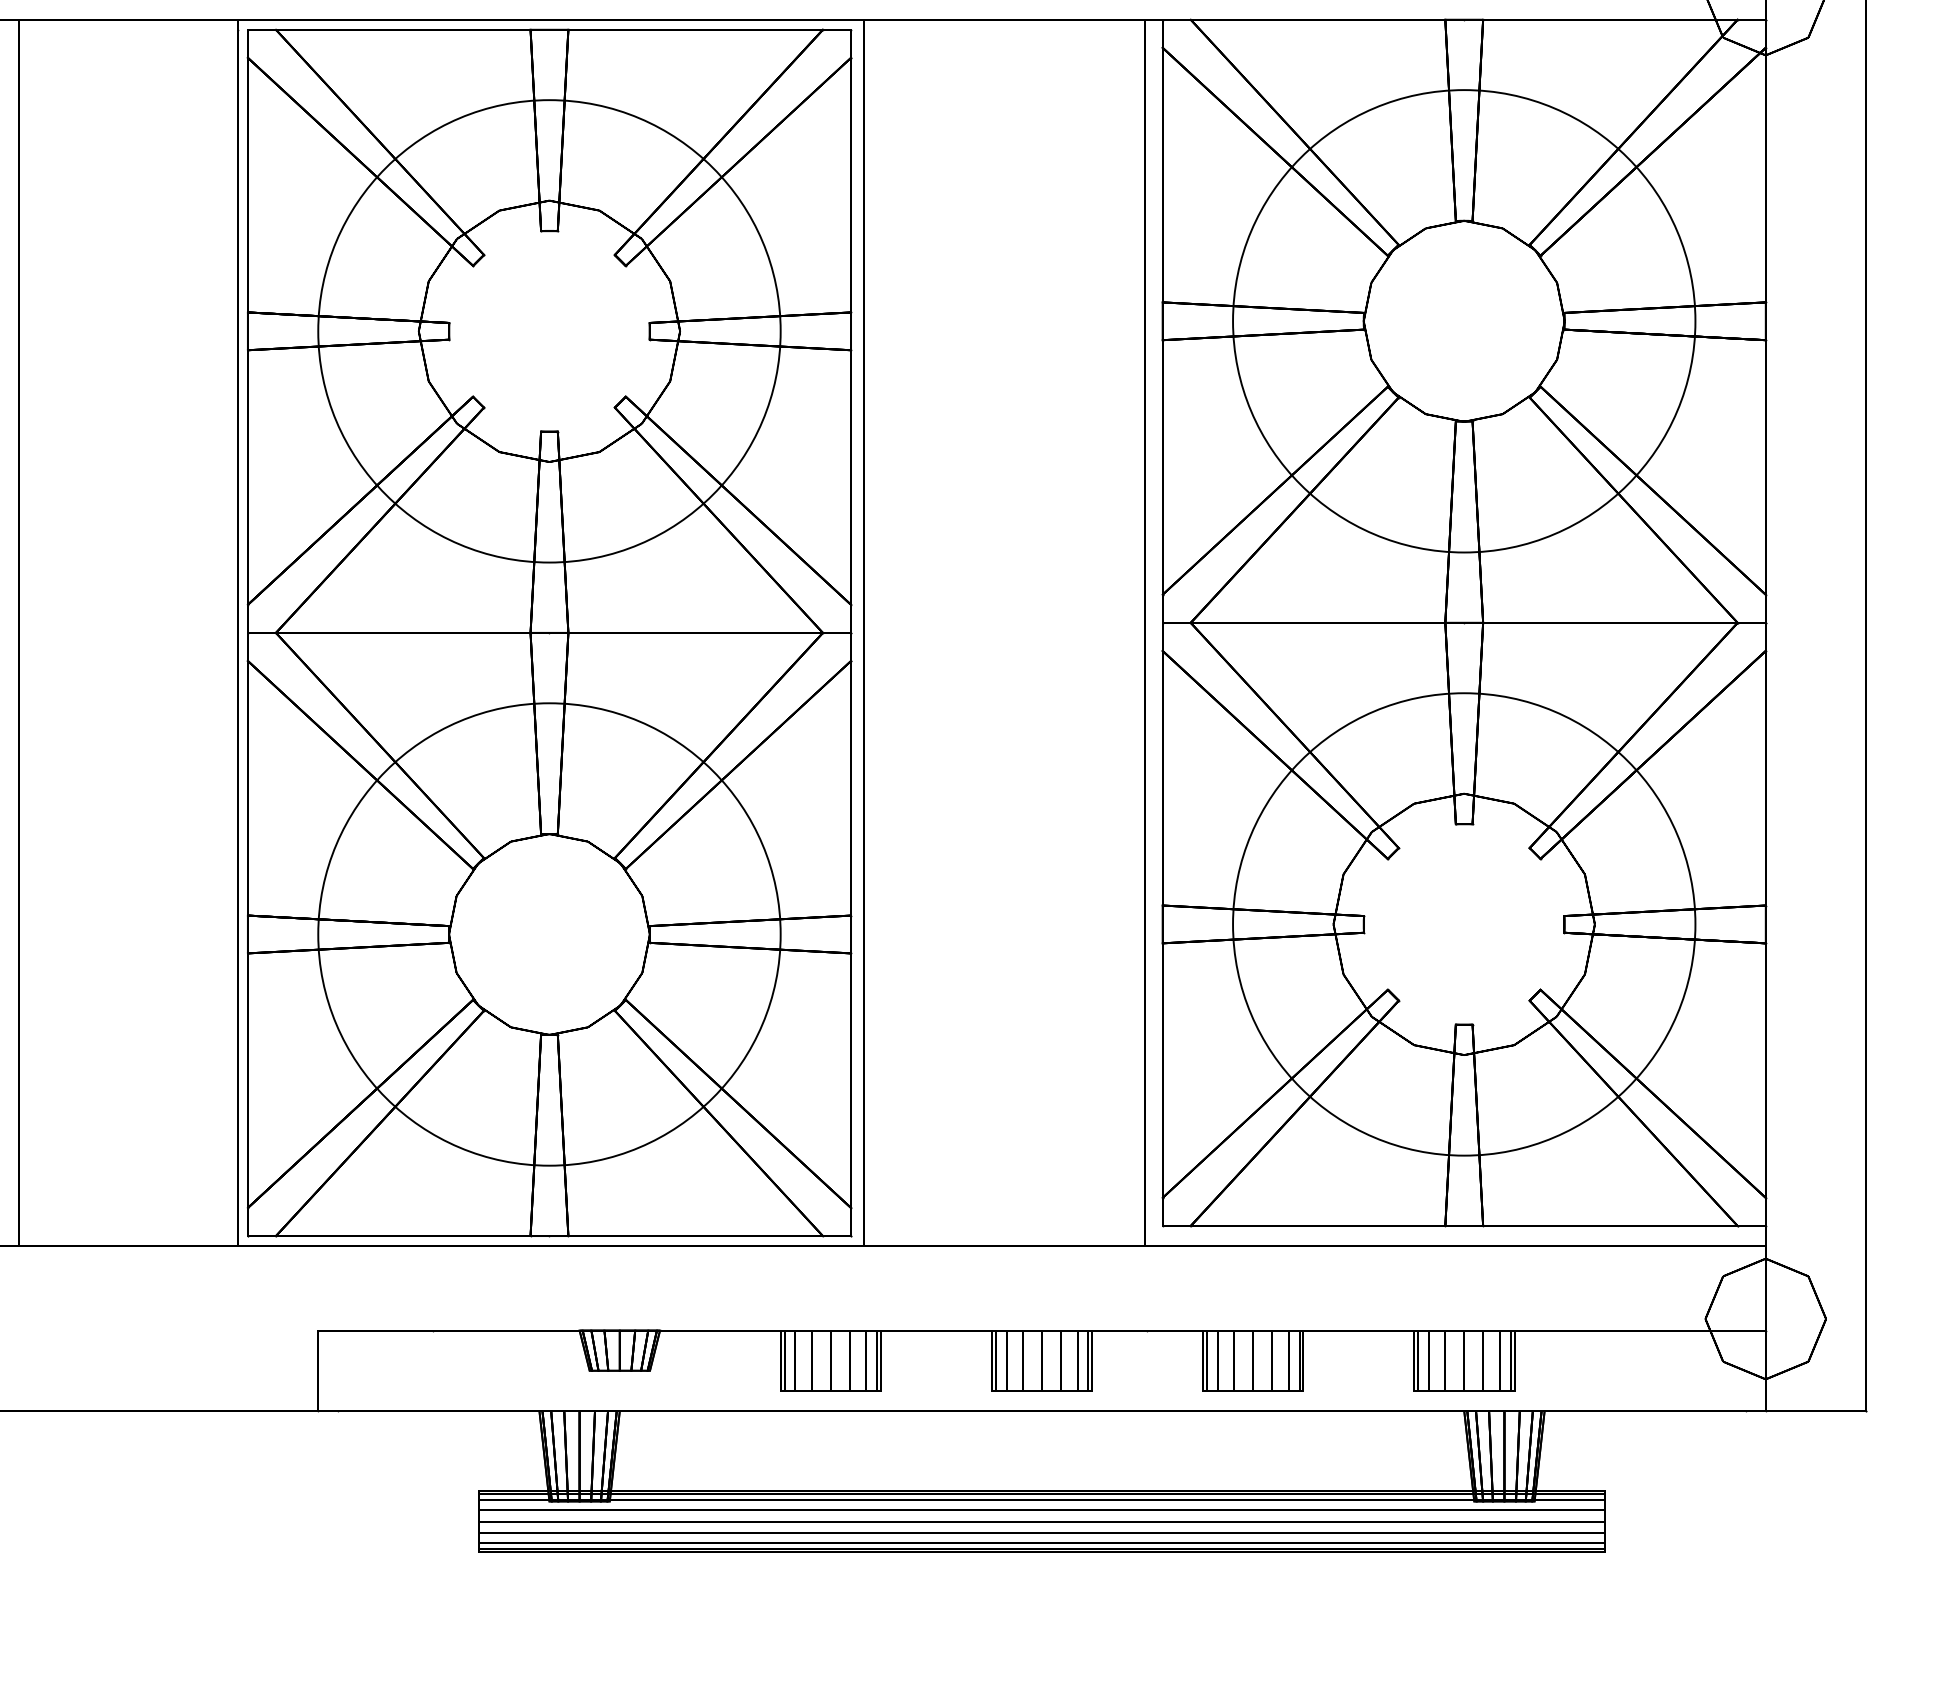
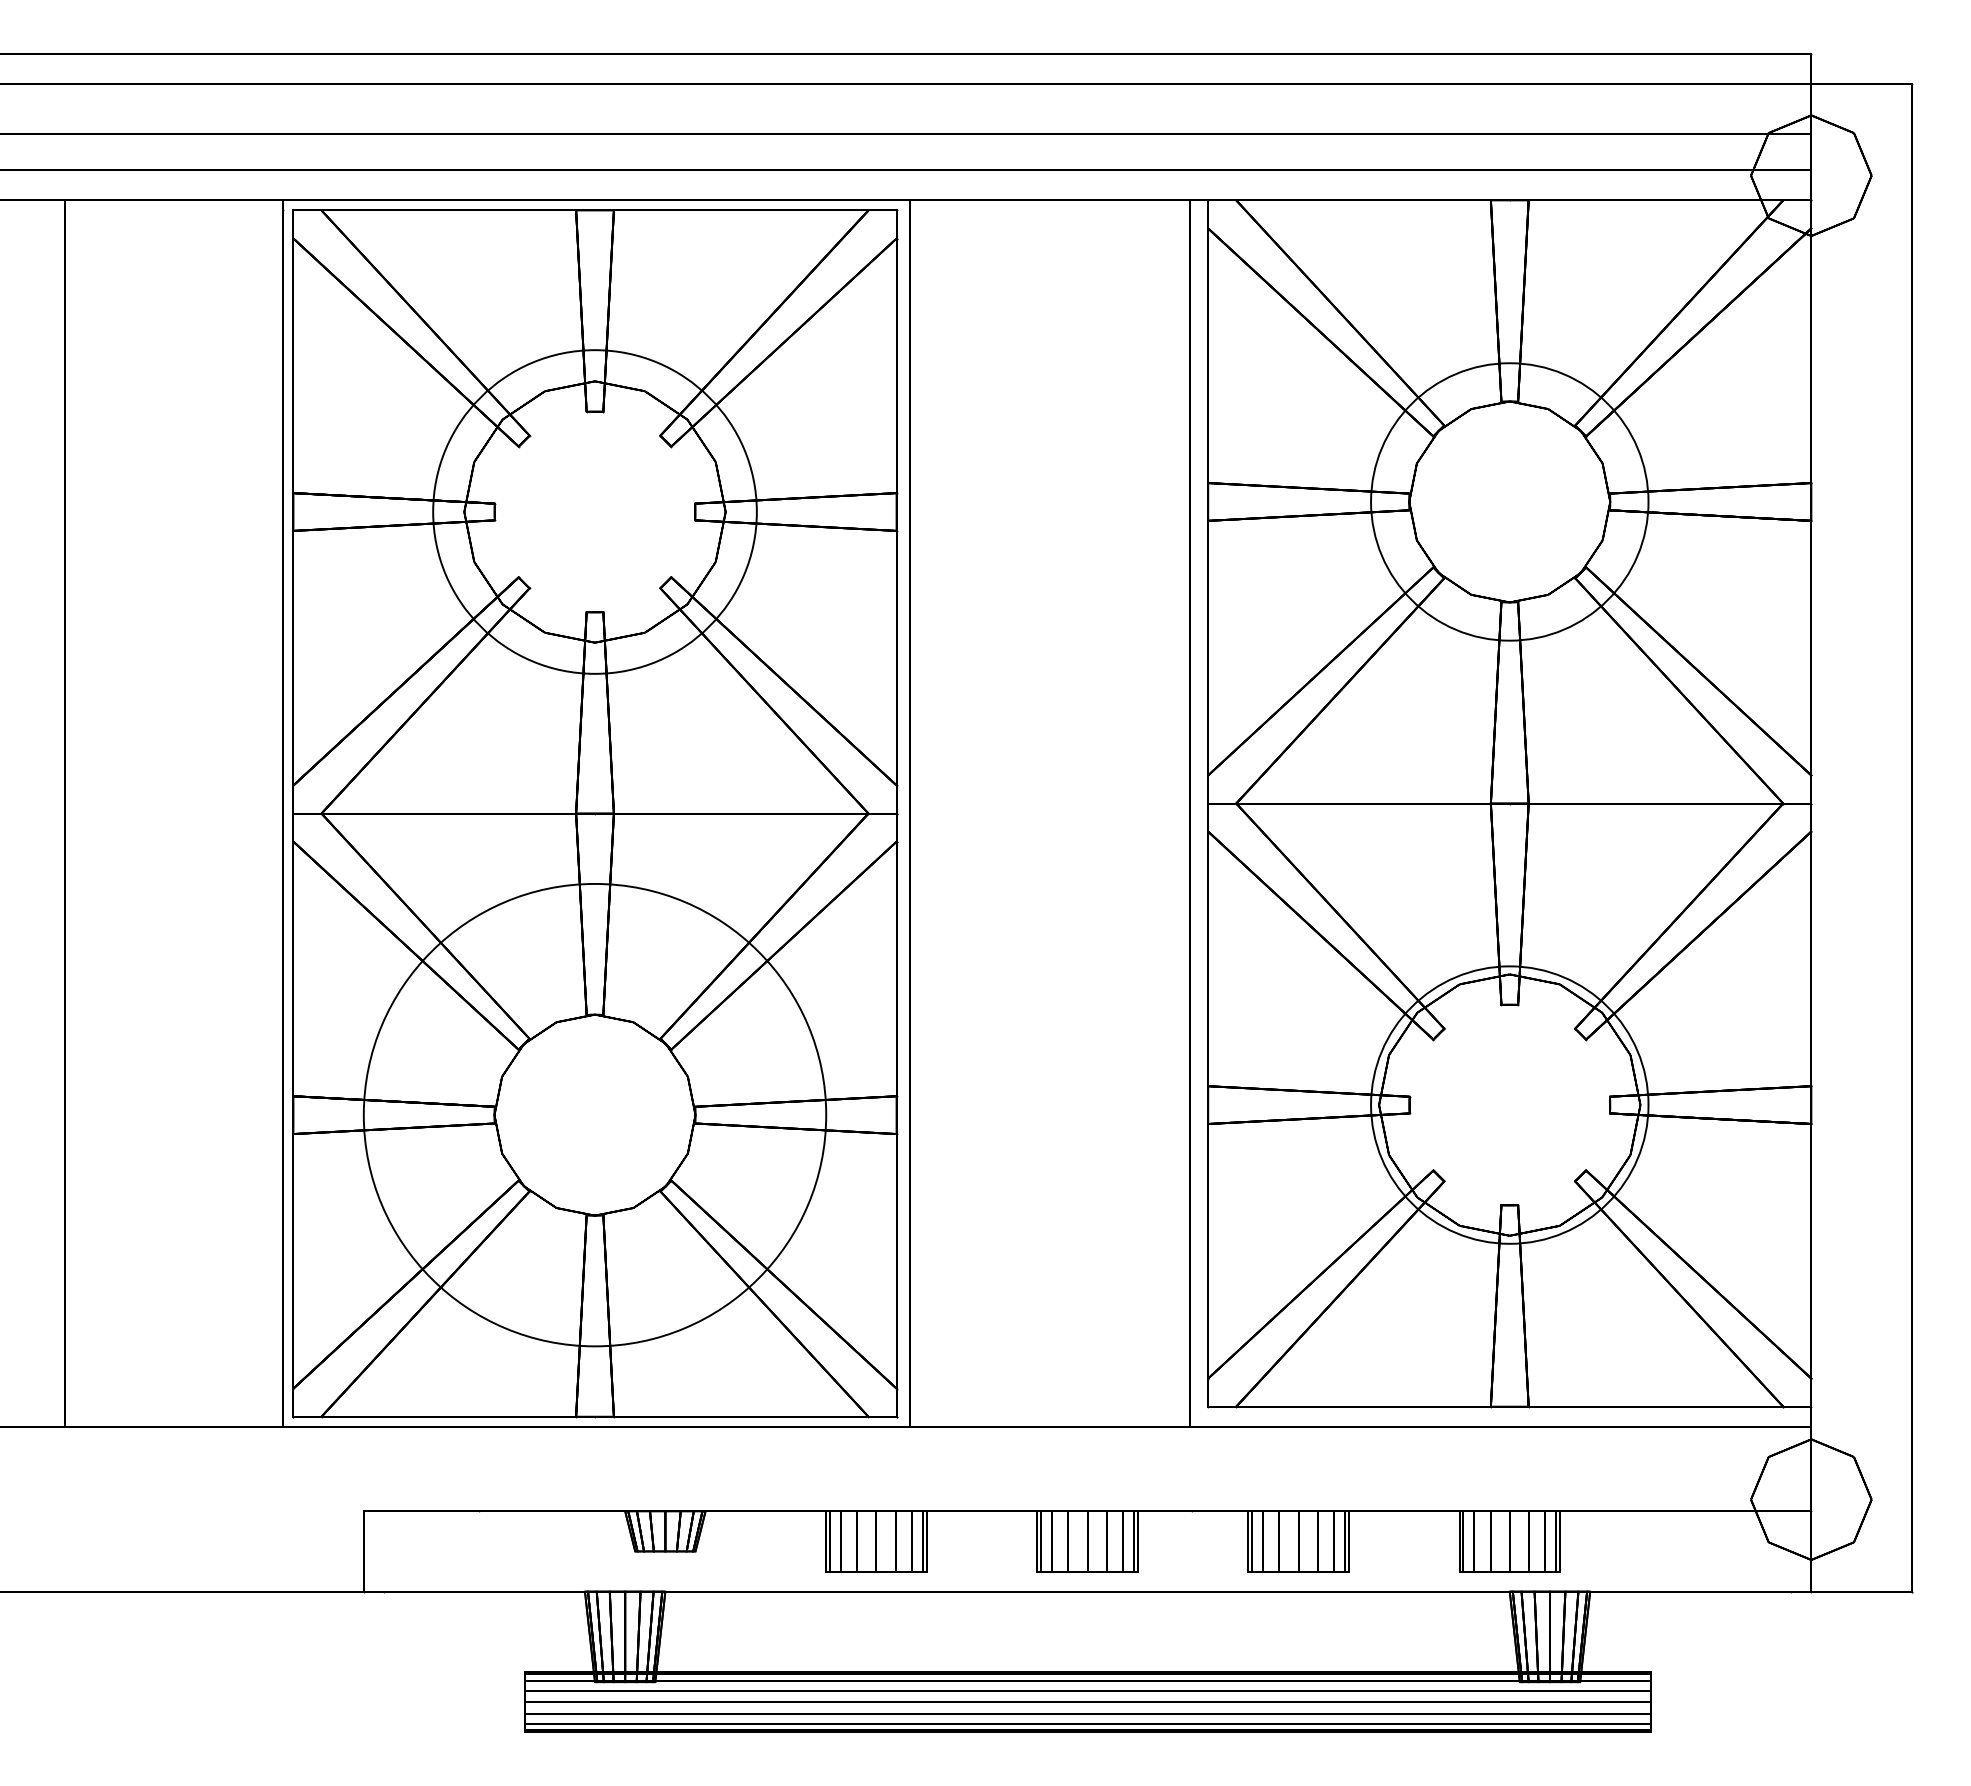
circle: (1463, 320) -> (1509, 501), size x0.6
circle: (548, 330) -> (594, 511), size x0.7
circle: (1463, 923) -> (1509, 1104), size x0.6

